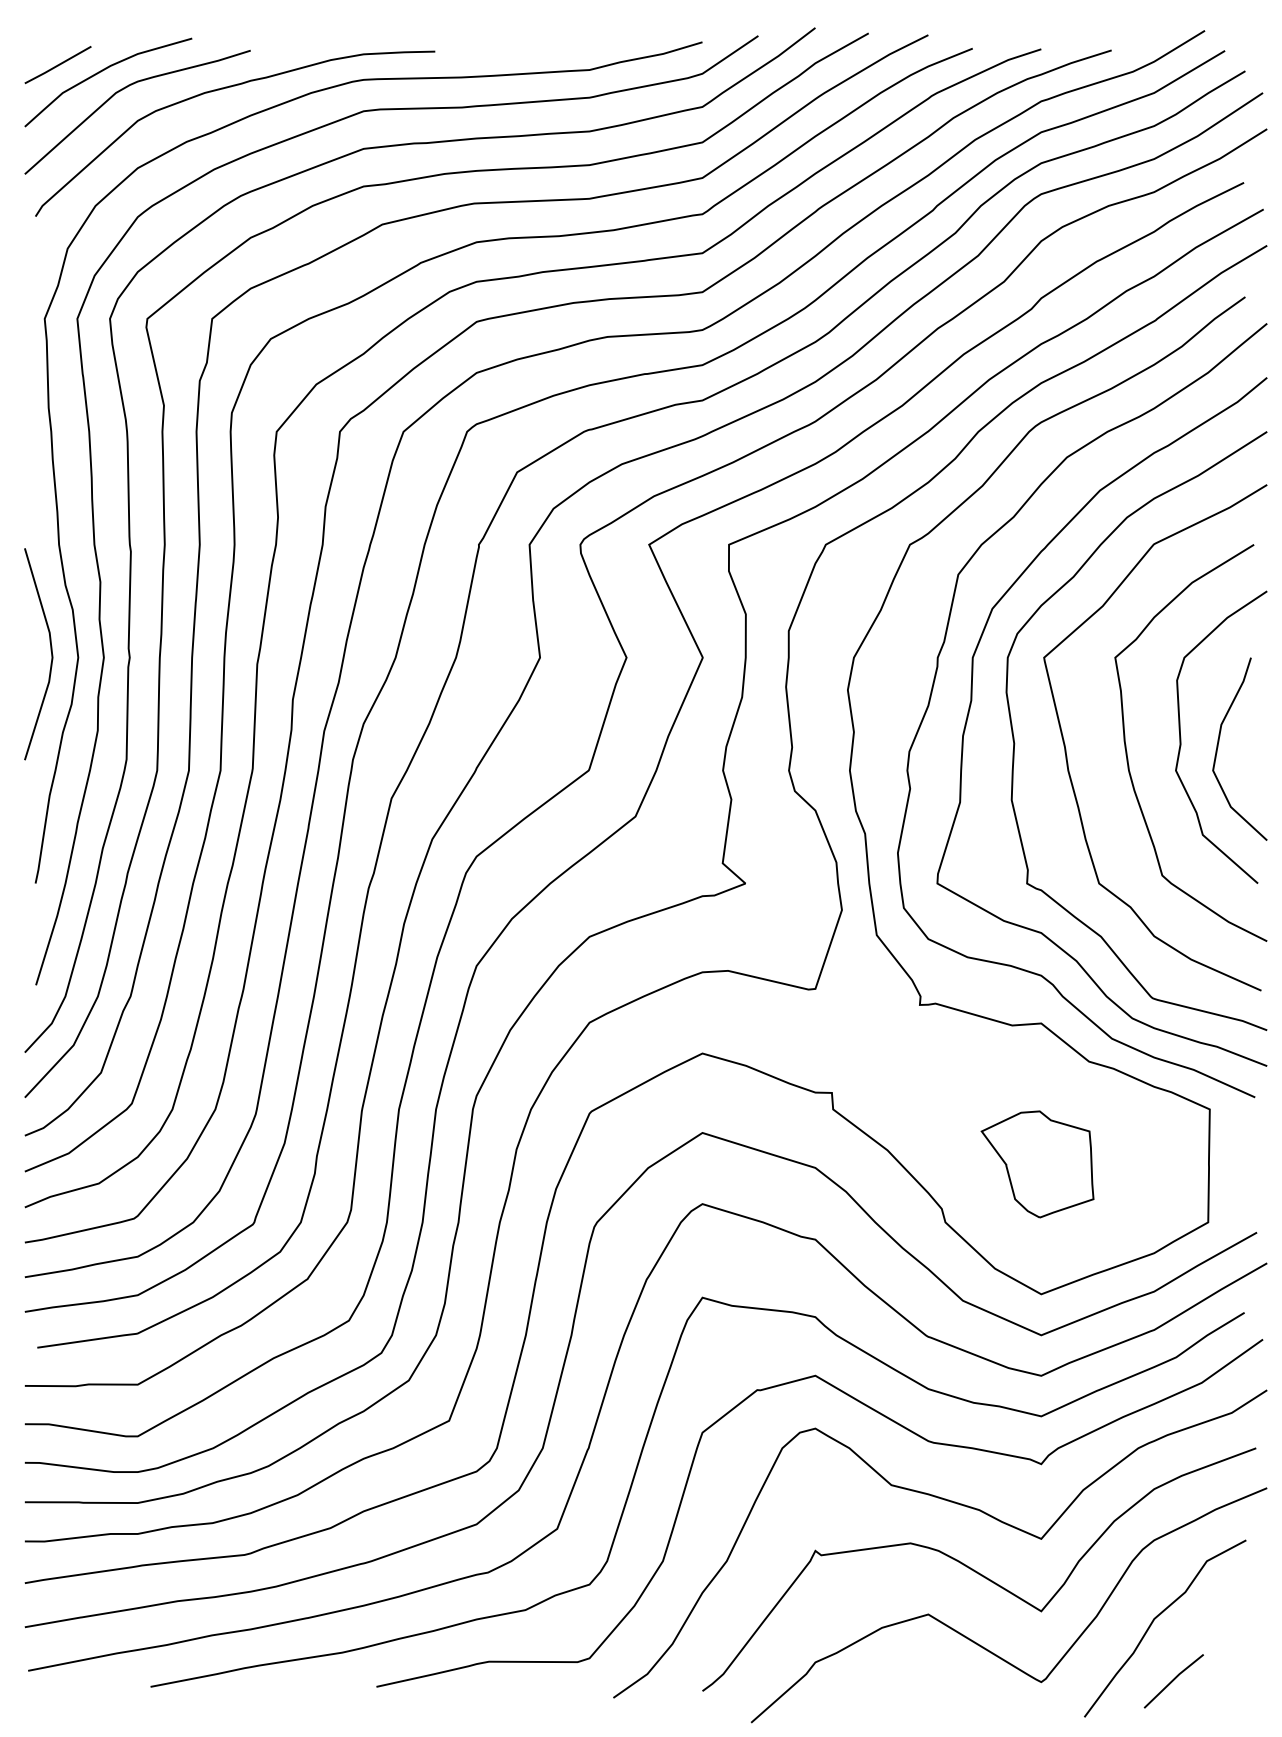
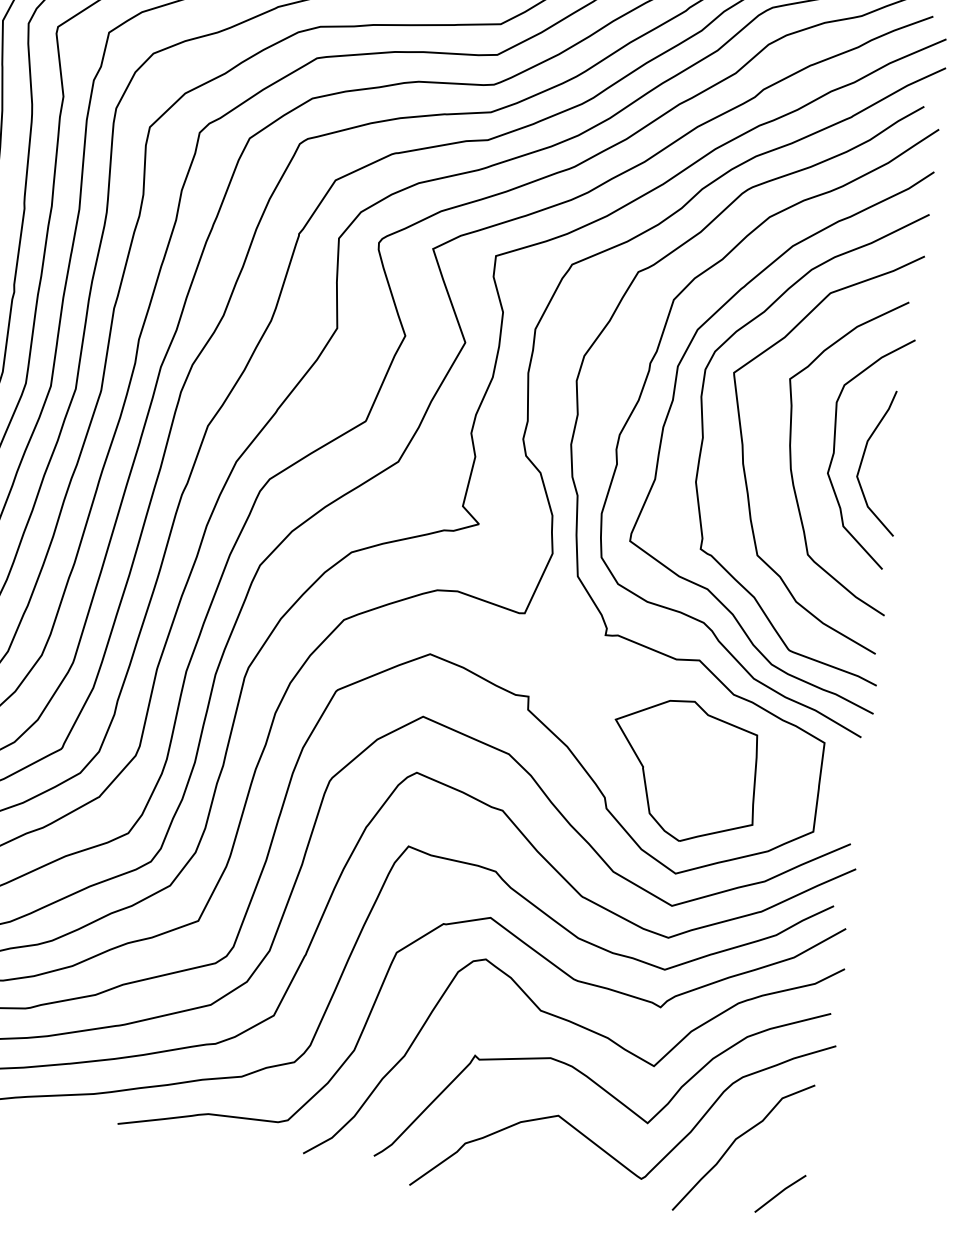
part: (1037, 1164) -> (684, 771), size x1.67
line: (1173, 1681) -> (780, 1193), moved

